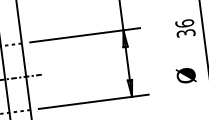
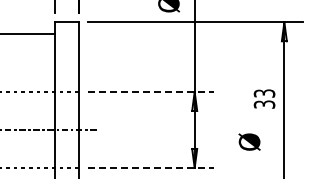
text: (184, 23) -> (264, 93), 36 -> 33
line: (85, 35) -> (151, 92), solid -> dashed
text: (186, 75) -> (249, 141), moved
line: (94, 101) -> (151, 167), solid -> dashed

